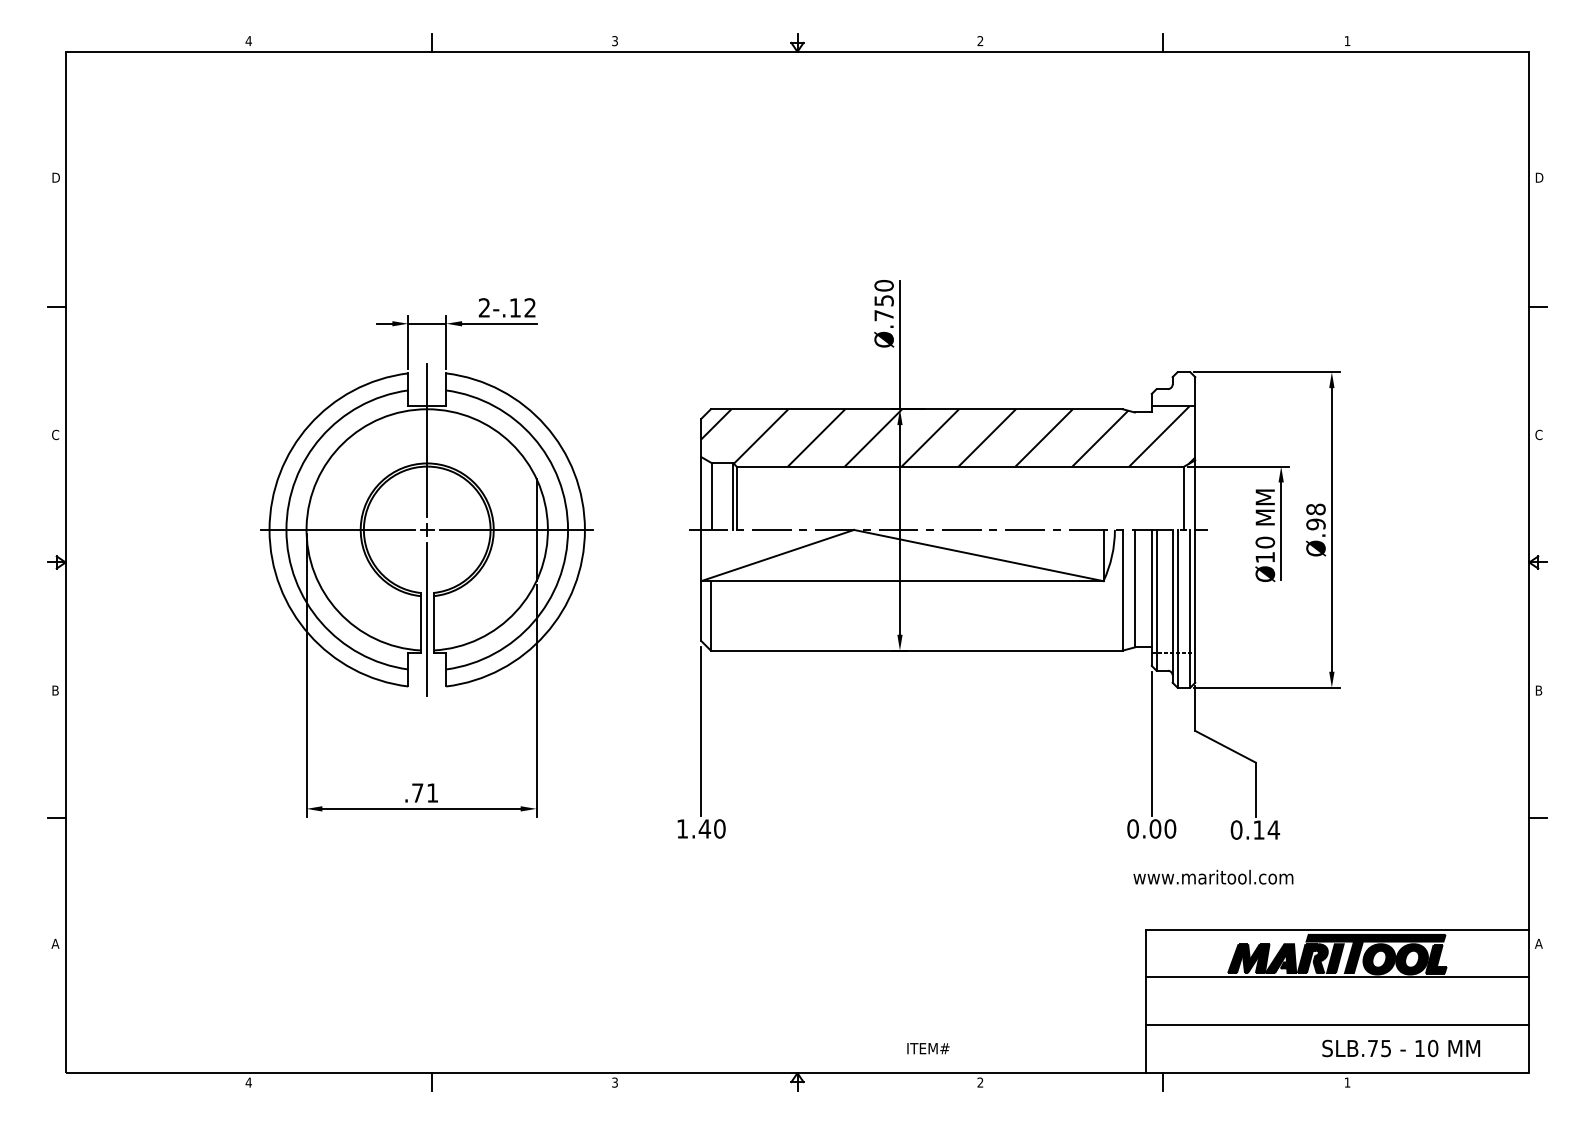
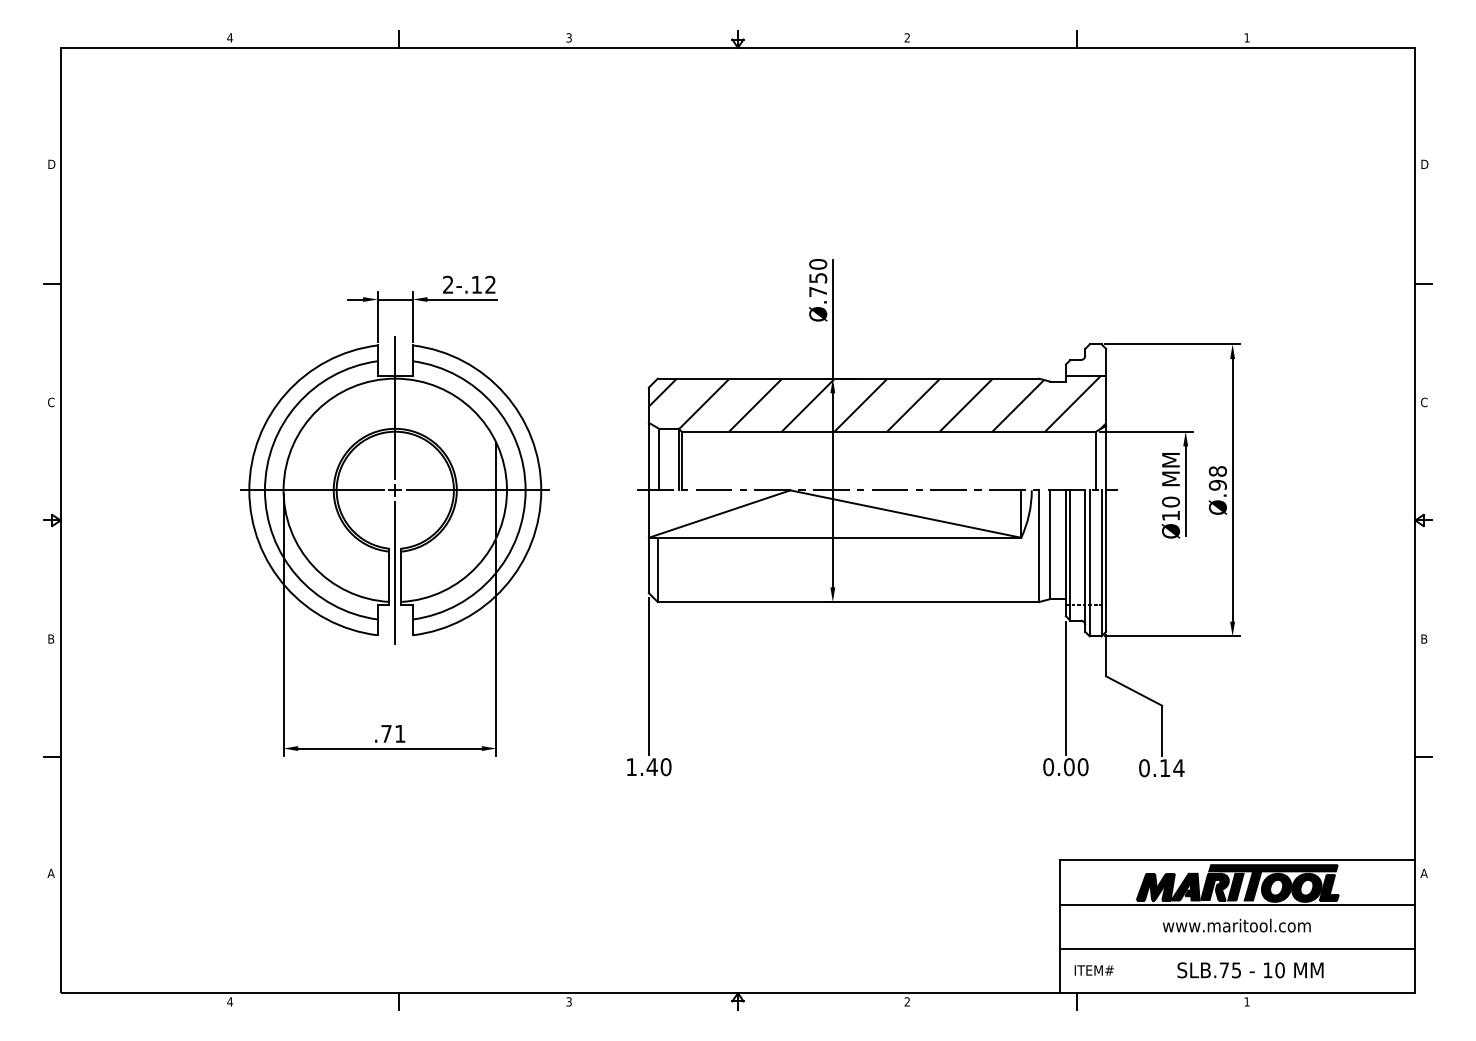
text: (1213, 876) -> (1236, 924), moved
text: (928, 1048) -> (1094, 970), moved
text: (1401, 1048) -> (1250, 970), moved

